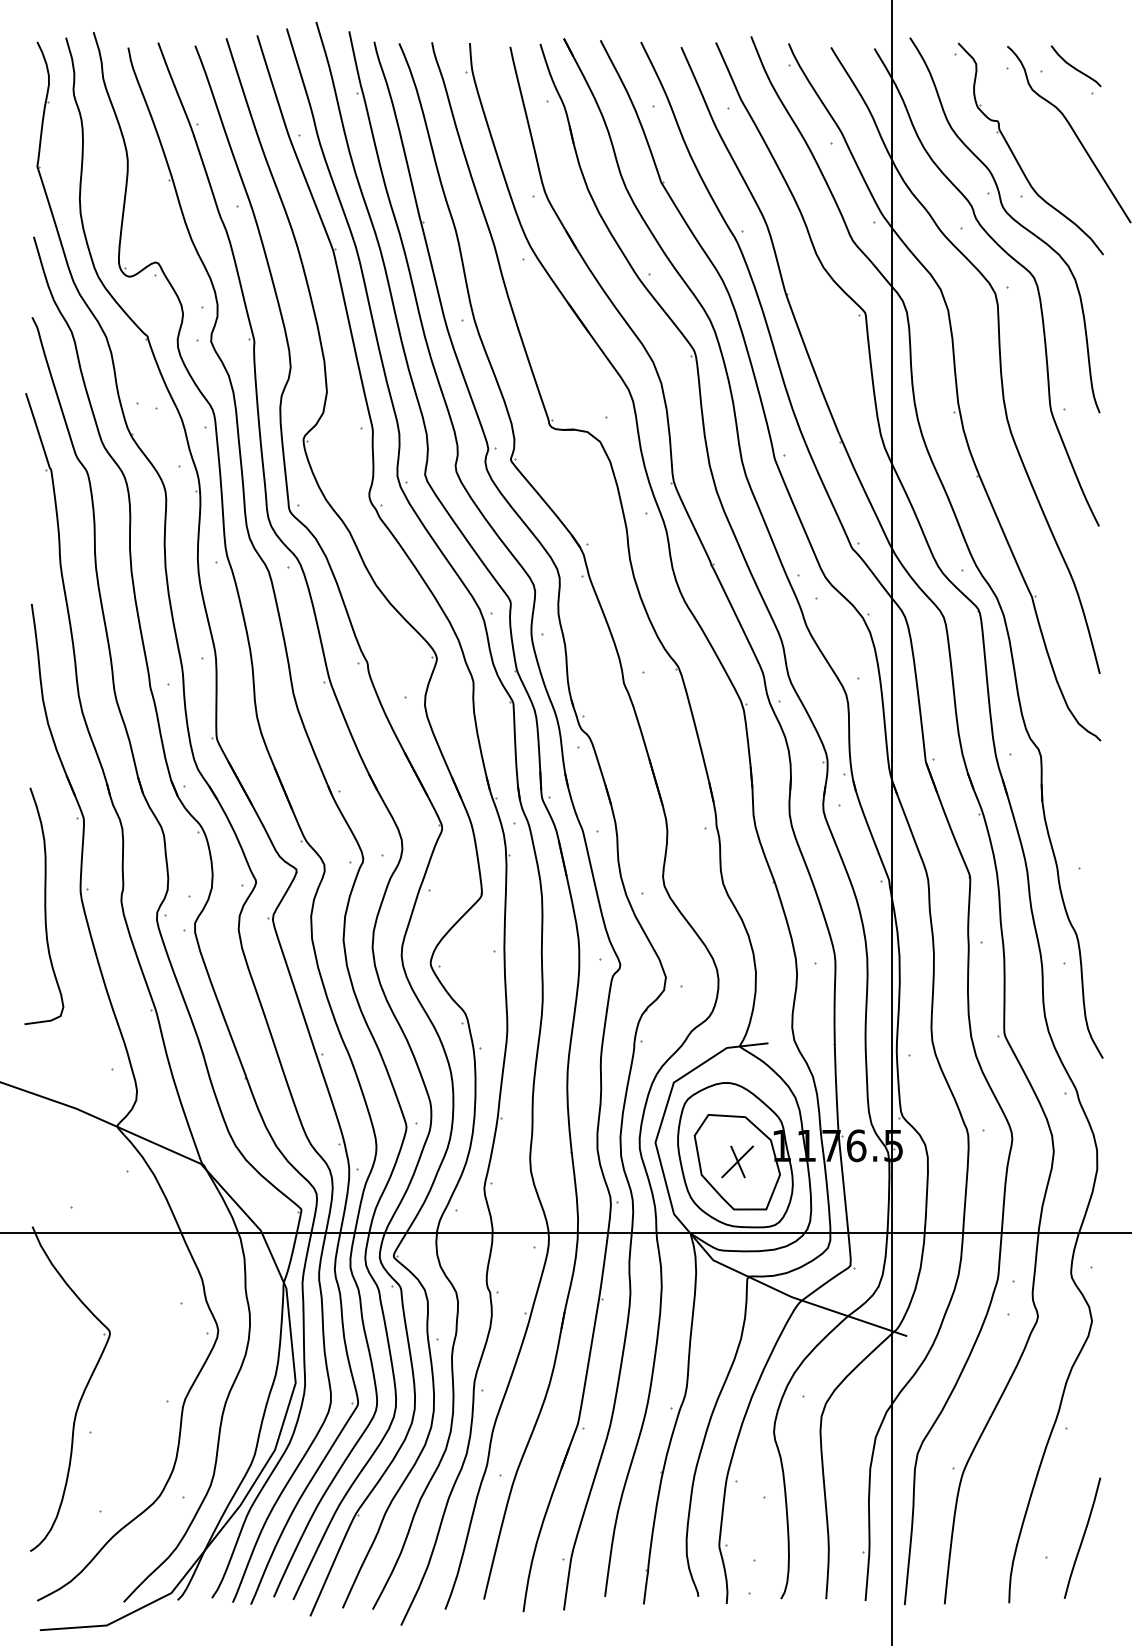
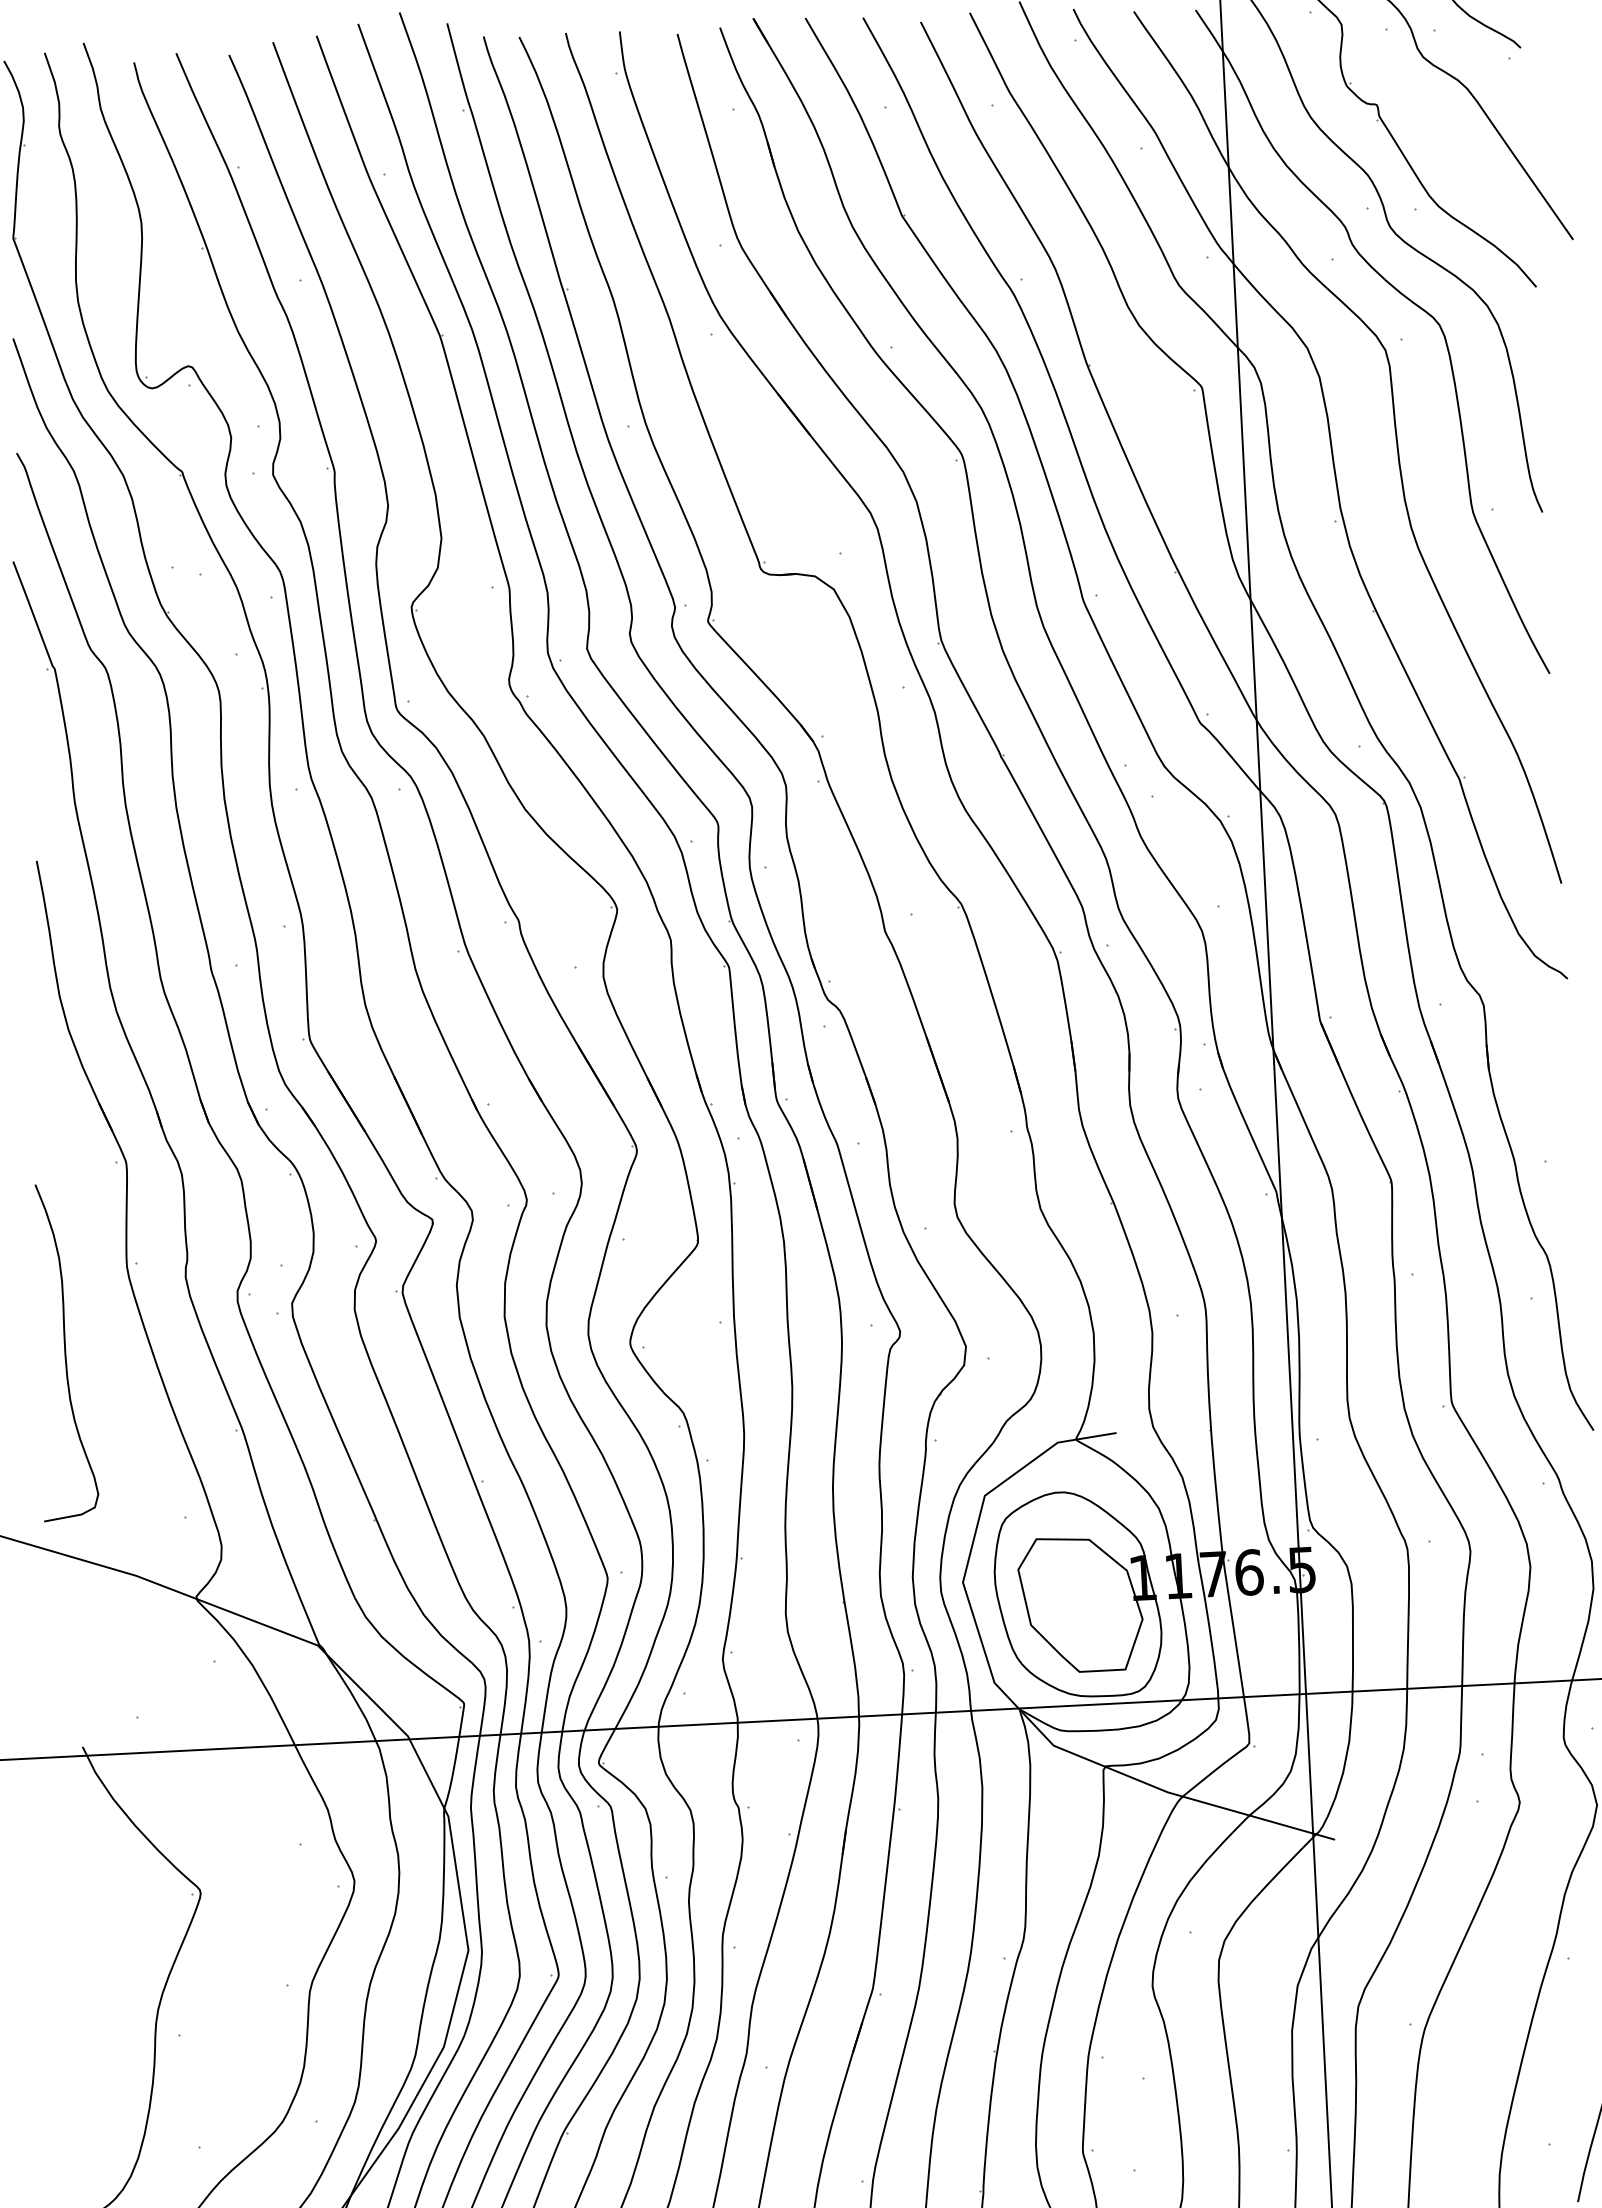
curve: (44, 906) -> (64, 1352), moved
part: (737, 1161) -> (1081, 1603), removed

